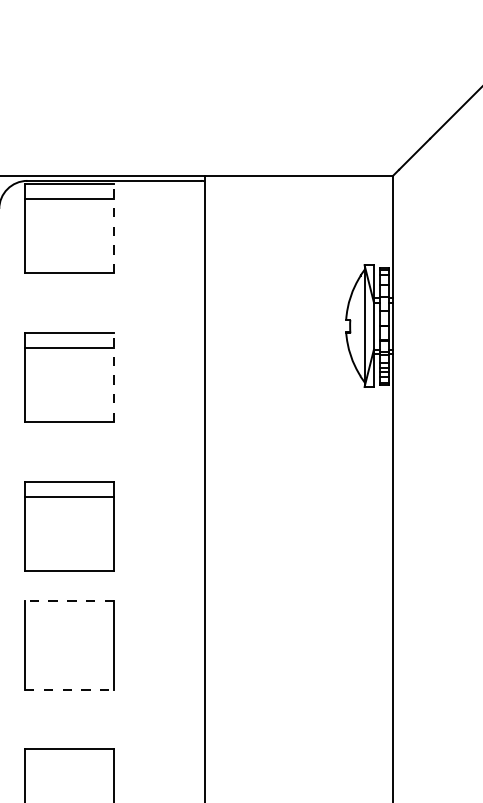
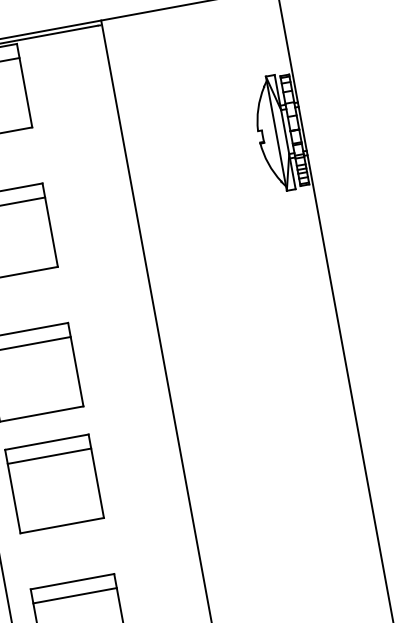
line: (114, 228) -> (25, 85), dashed -> solid
line: (114, 377) -> (50, 225), dashed -> solid
line: (69, 600) -> (46, 441), dashed -> solid
line: (69, 615) -> (49, 456), added
line: (70, 689) -> (63, 525), dashed -> solid
line: (69, 764) -> (75, 595), added

